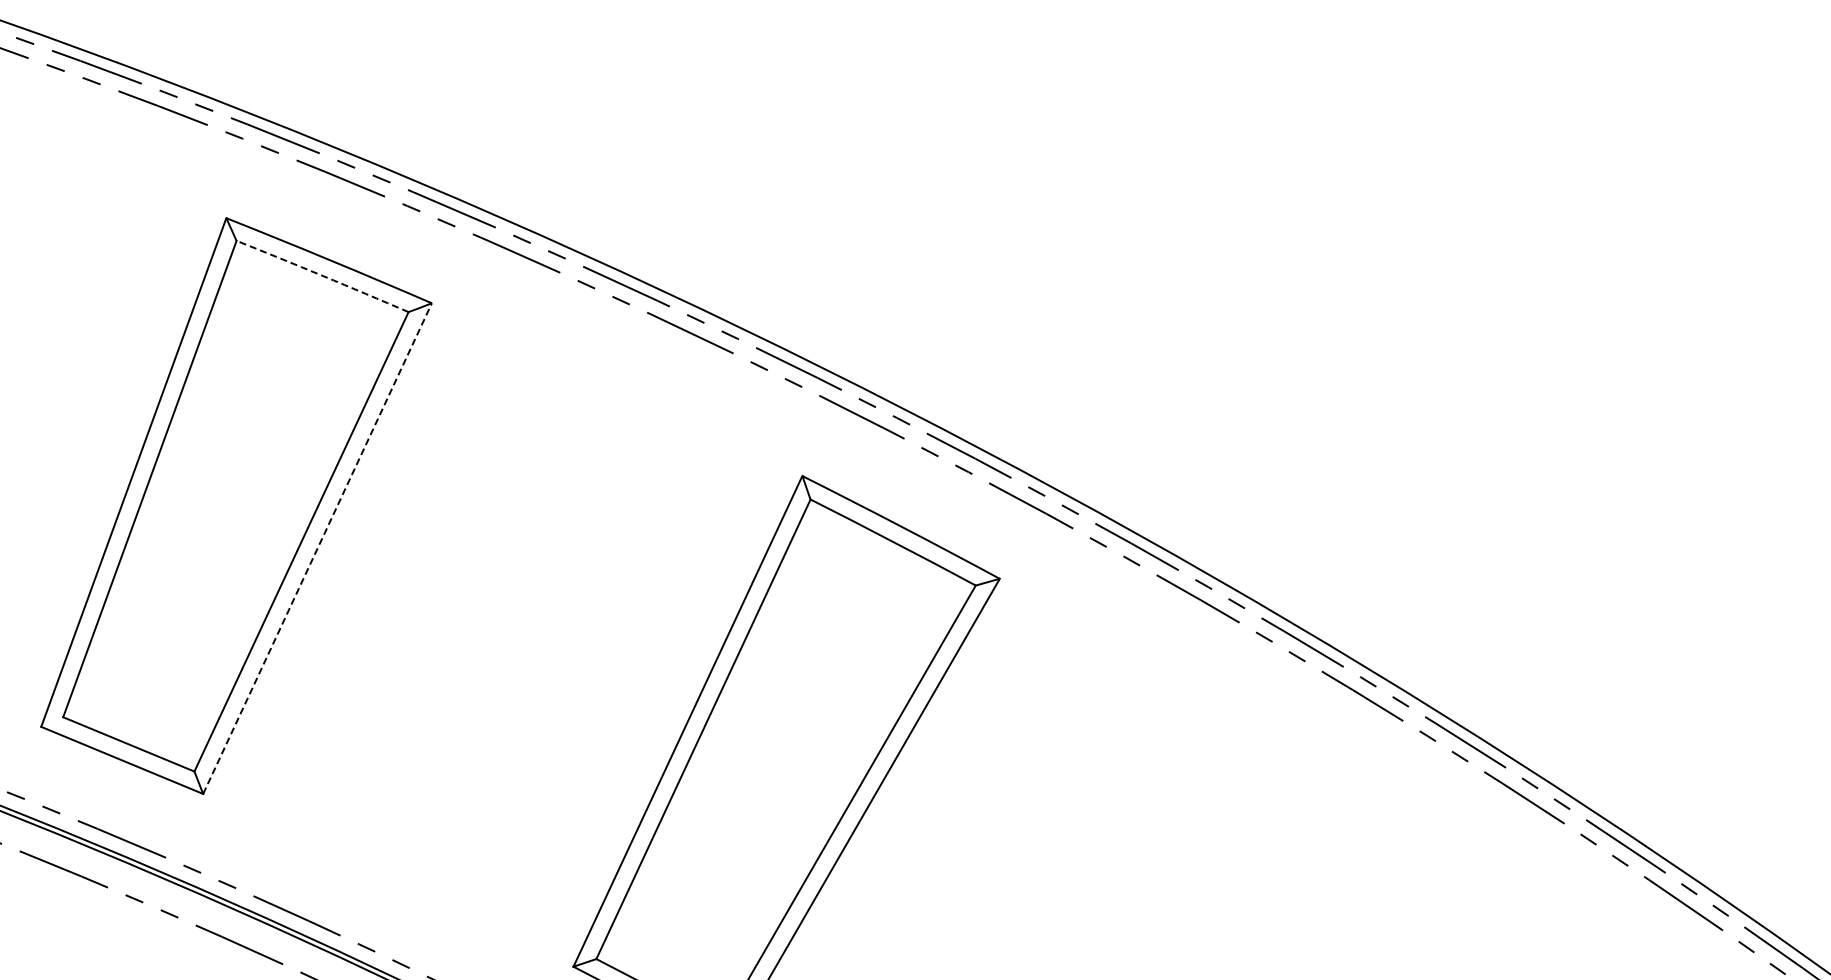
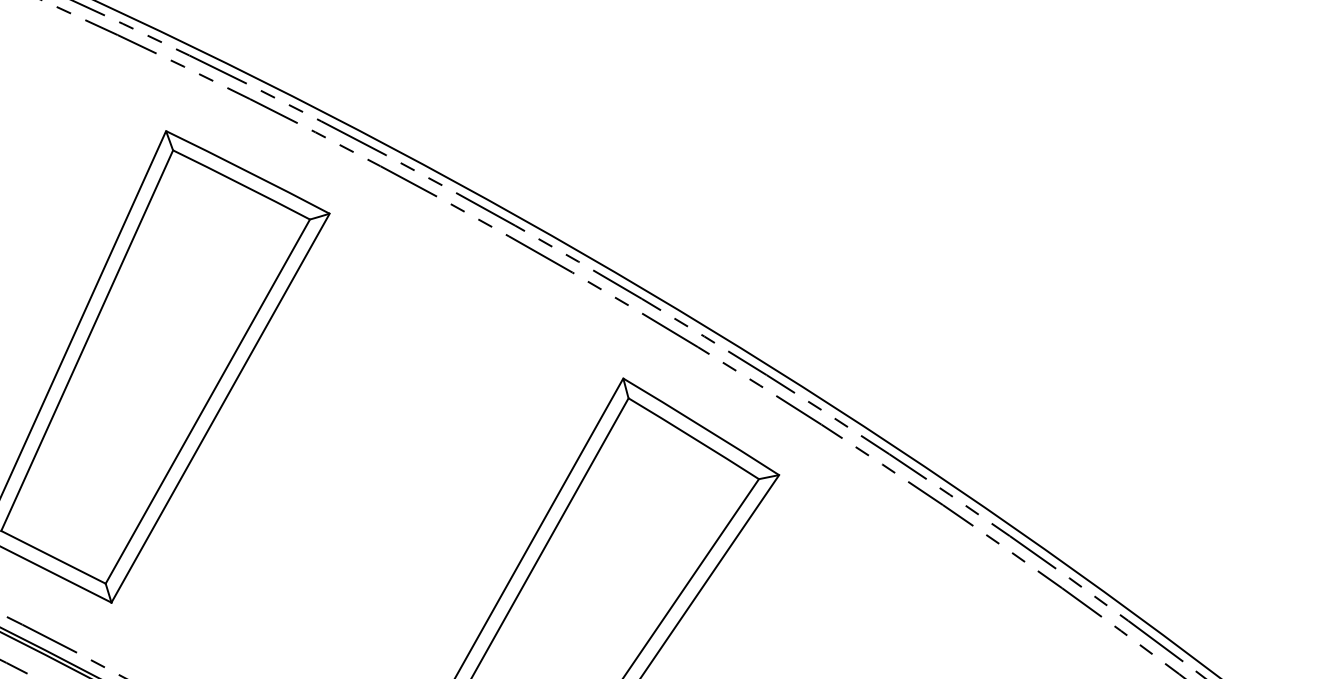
arc: (322, 275) -> (241, 184), dashed -> solid
line: (317, 548) -> (220, 408), dashed -> solid

